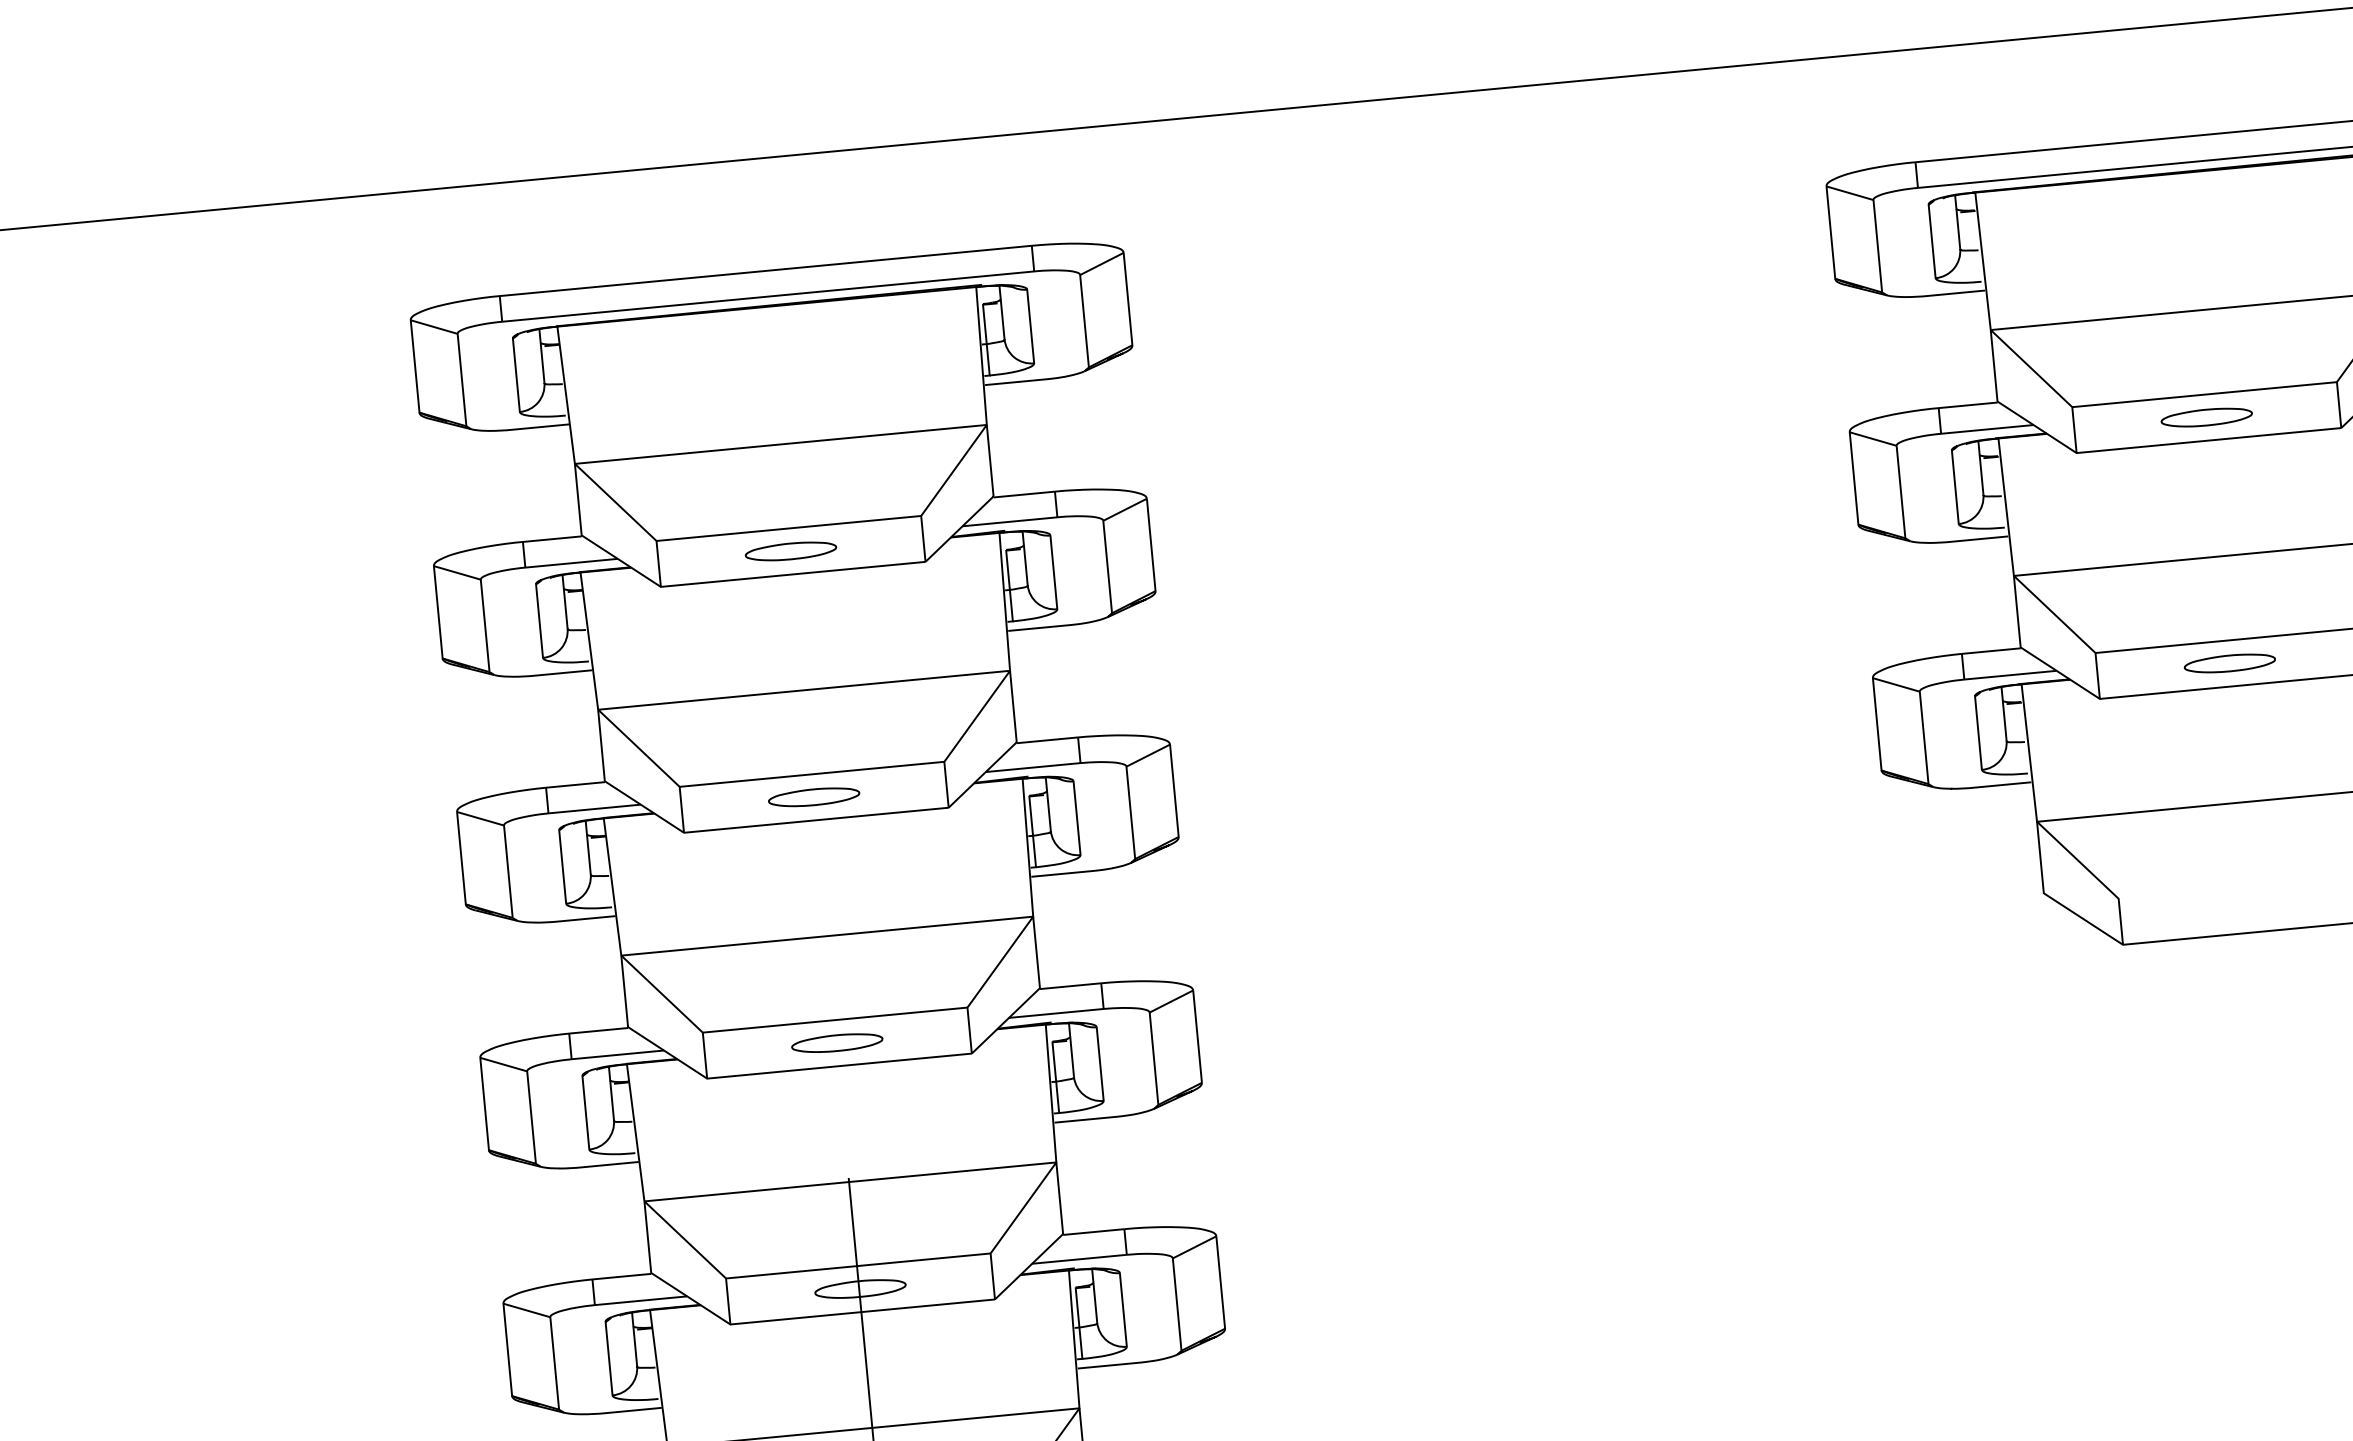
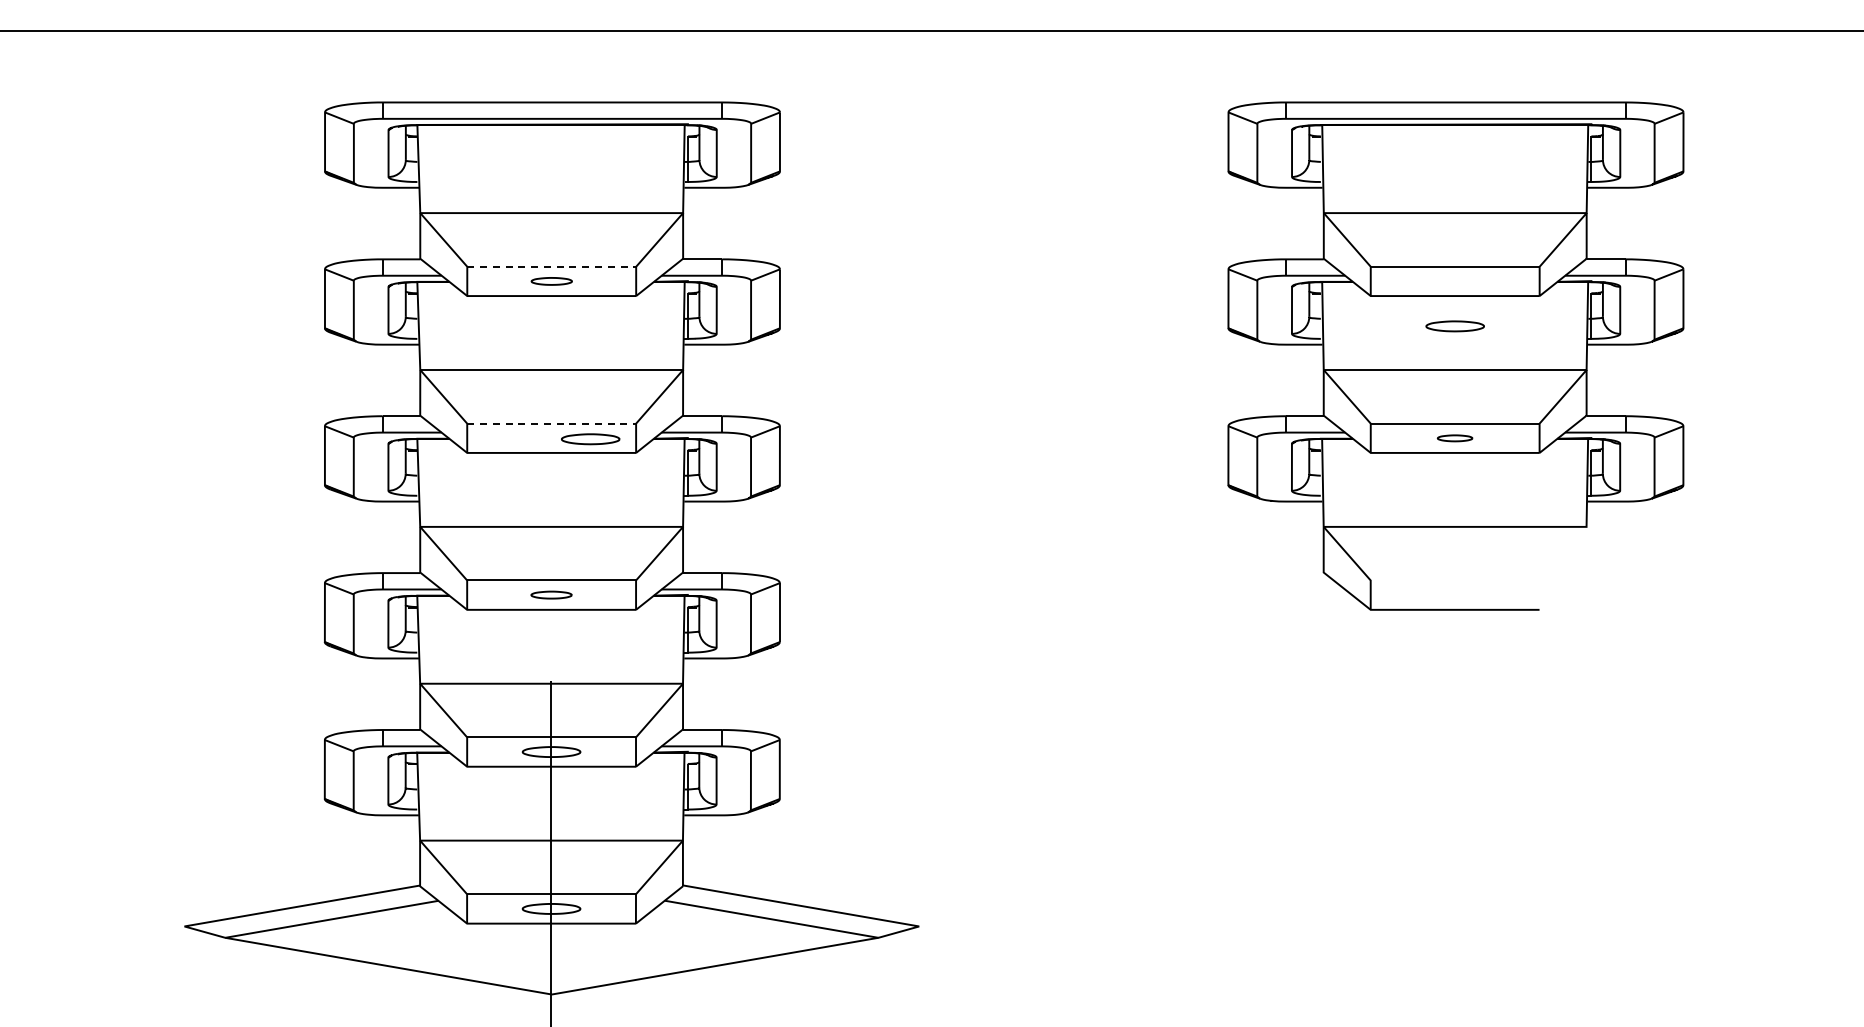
part: (2205, 417) -> (1454, 326), moved
line: (790, 527) -> (552, 266), solid -> dashed
part: (790, 551) -> (551, 281), size x0.7
part: (2228, 663) -> (1454, 438), size x0.6
line: (813, 773) -> (552, 423), solid -> dashed
part: (813, 797) -> (590, 439), moved
part: (837, 1042) -> (551, 594), size x0.7

